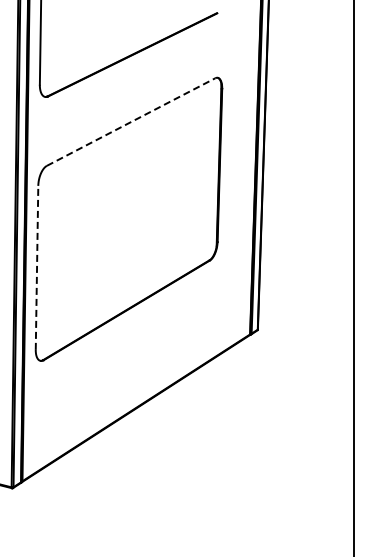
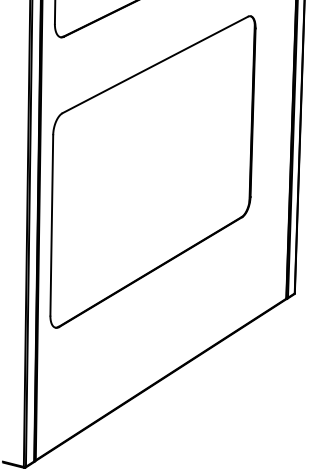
line: (131, 122) -> (155, 65), dashed -> solid
line: (37, 267) -> (52, 224), dashed -> solid

